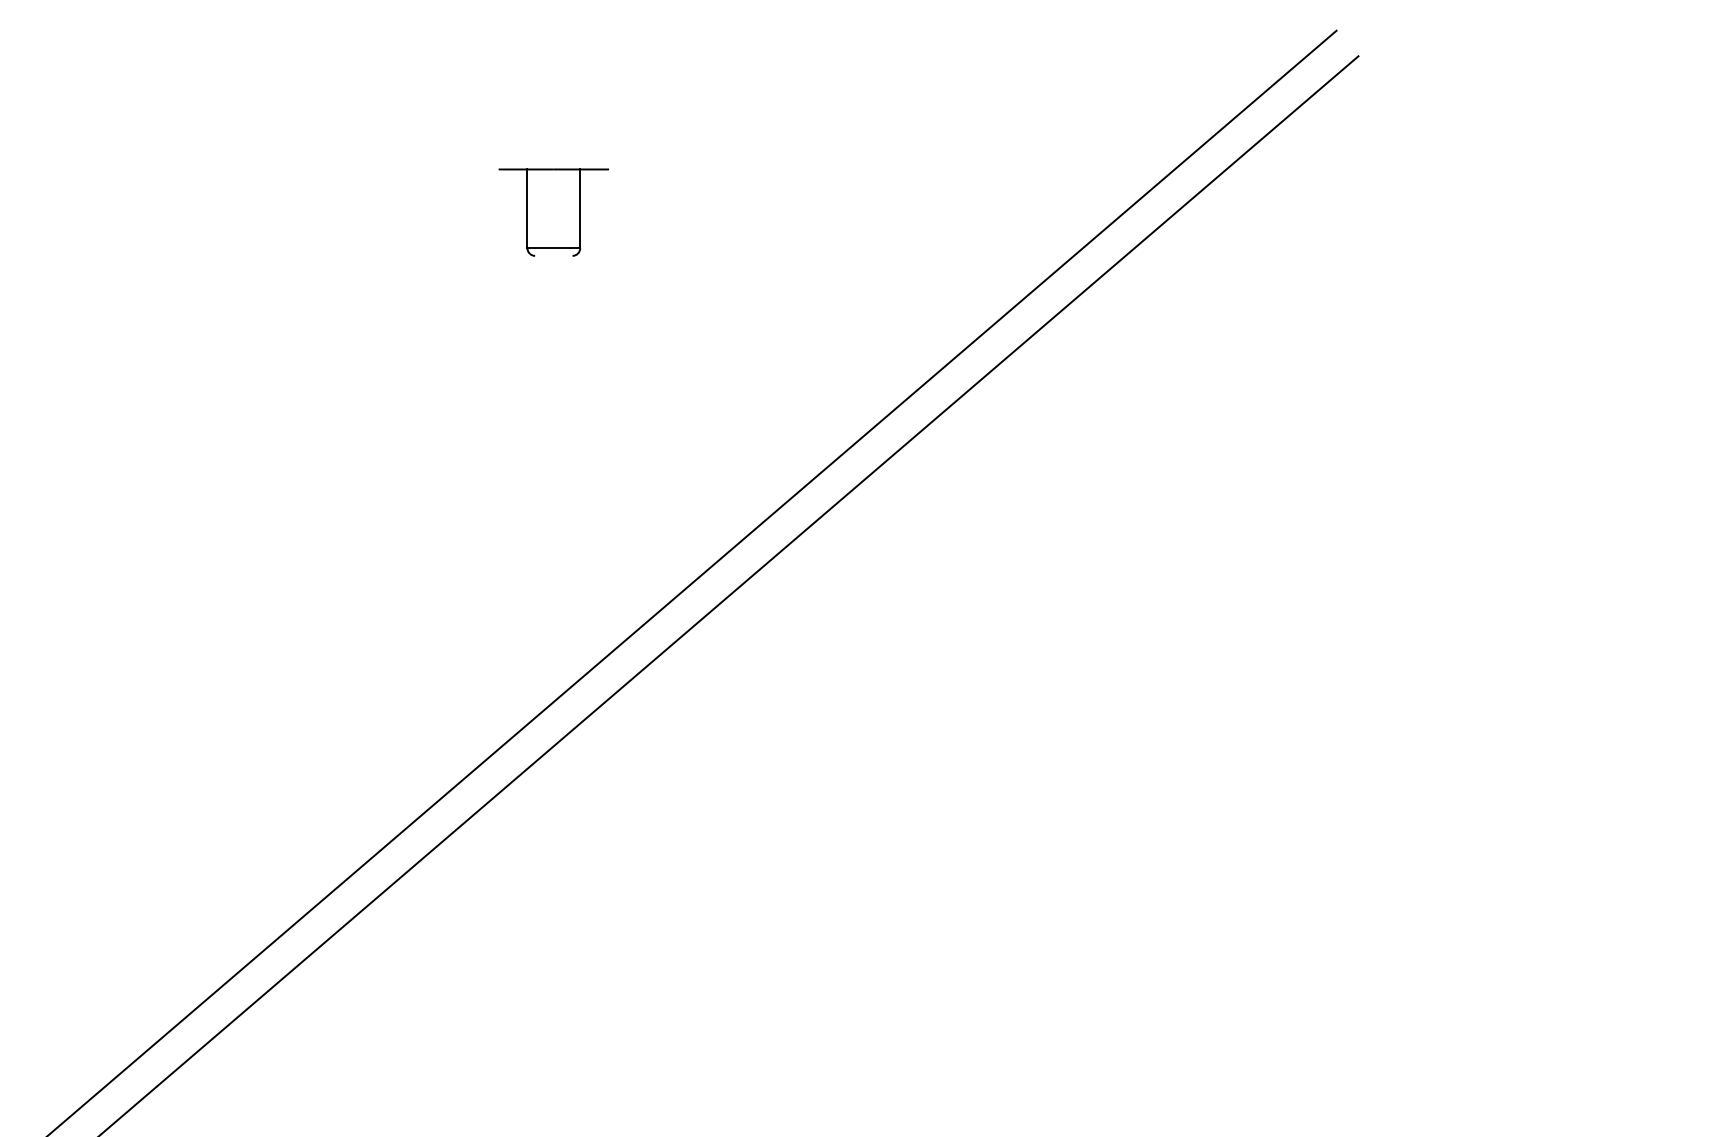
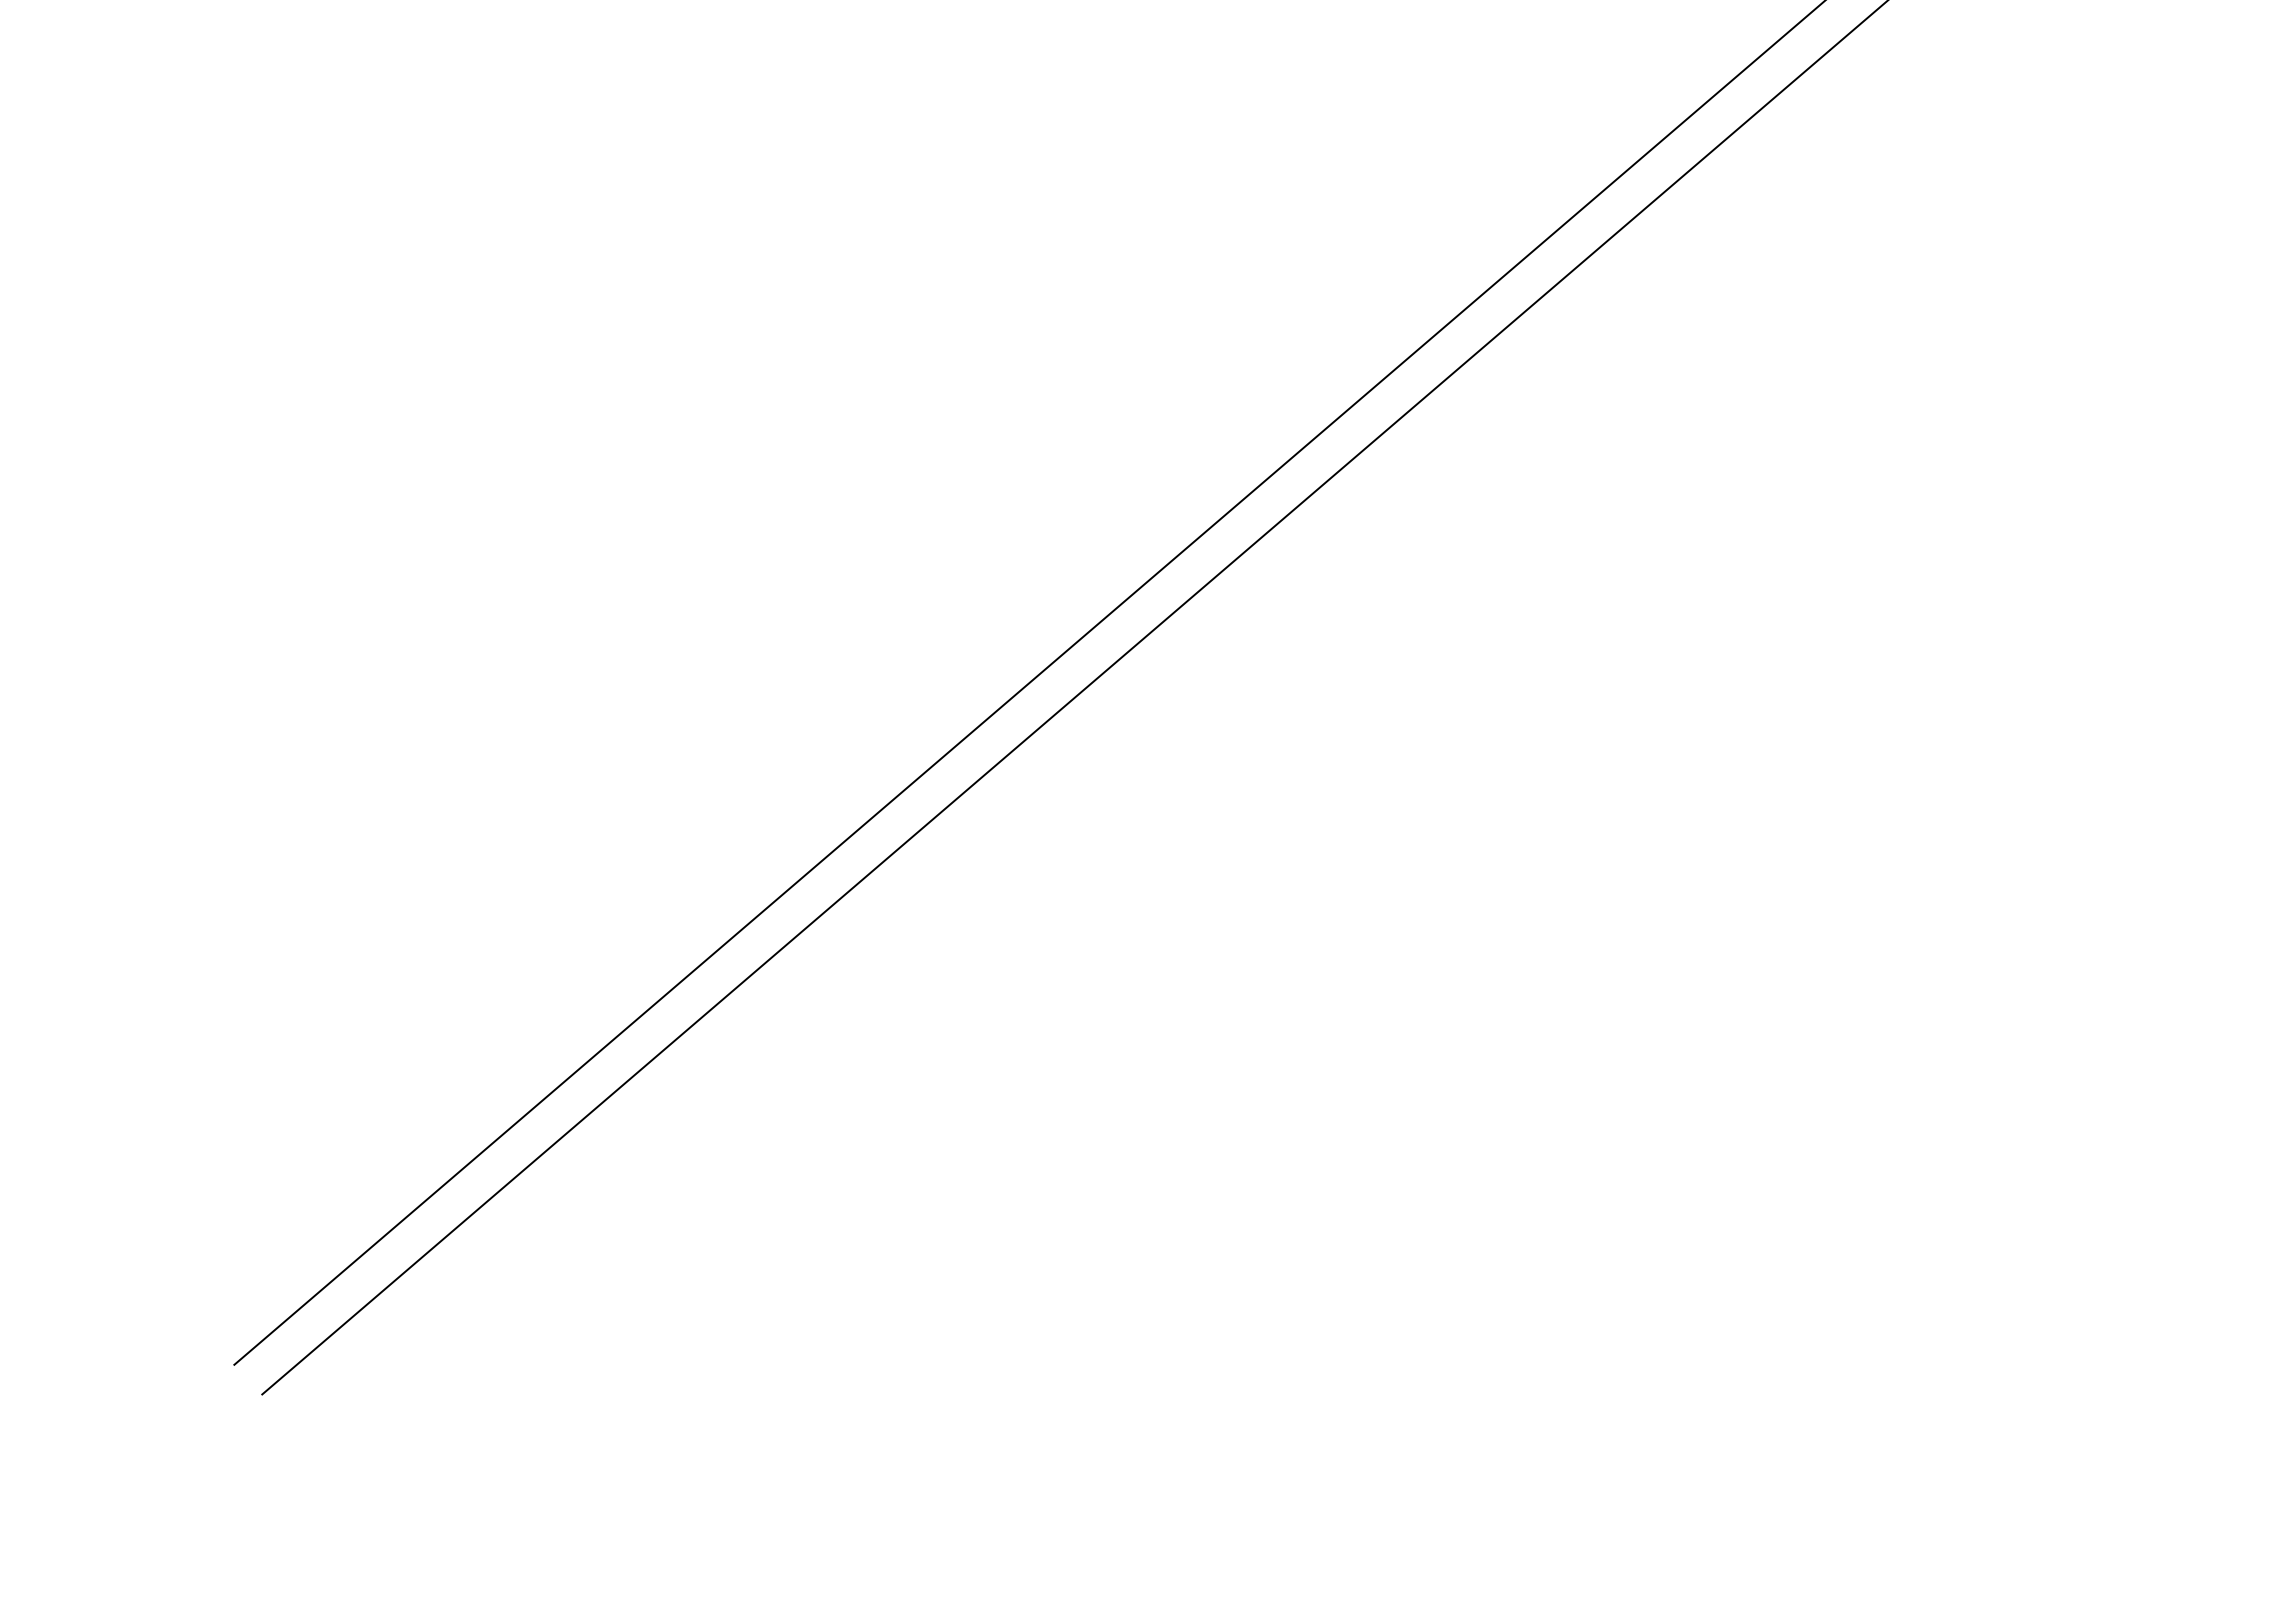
part: (553, 212) -> (930, 175), removed

